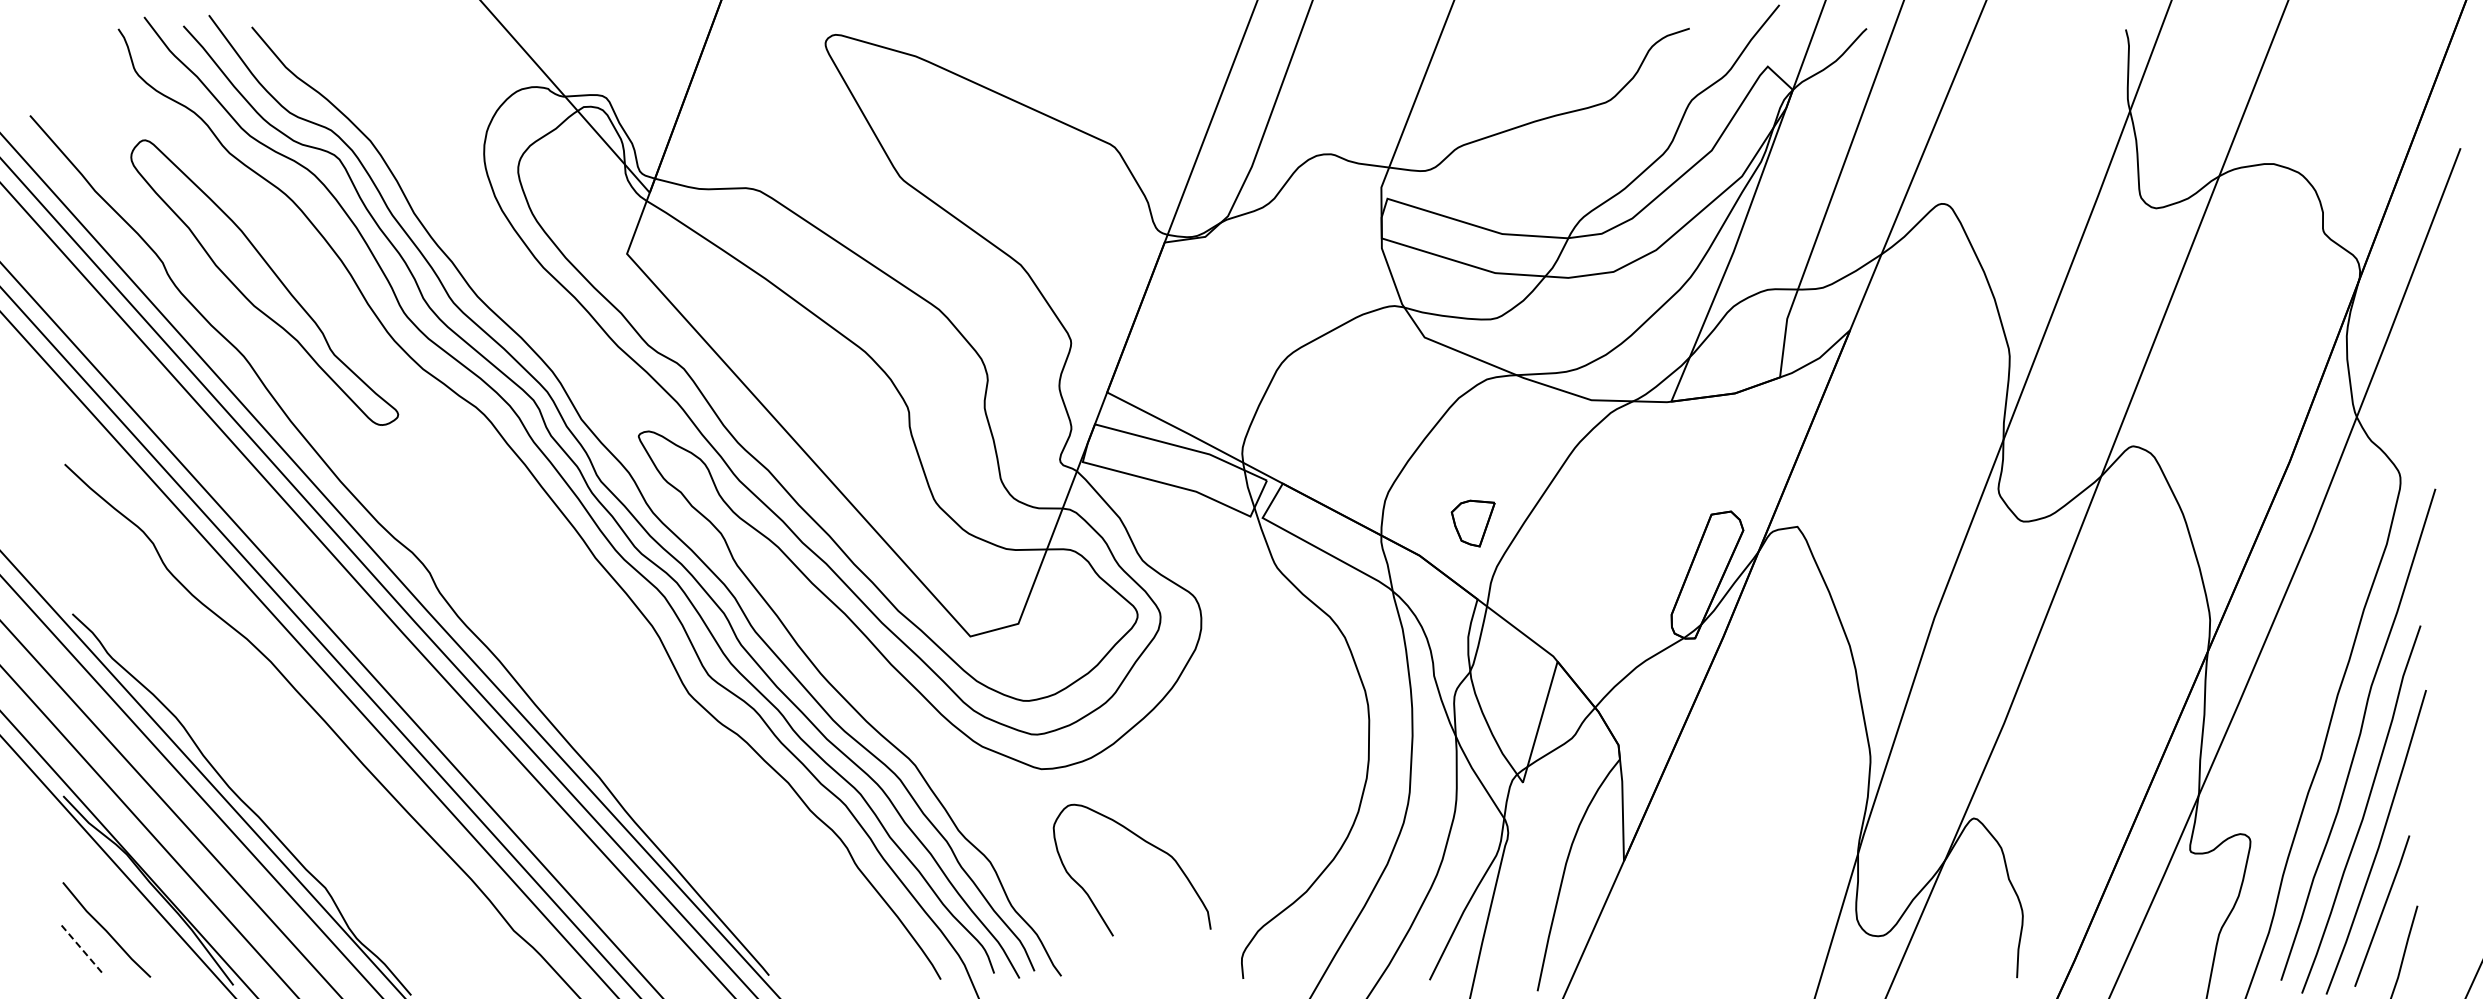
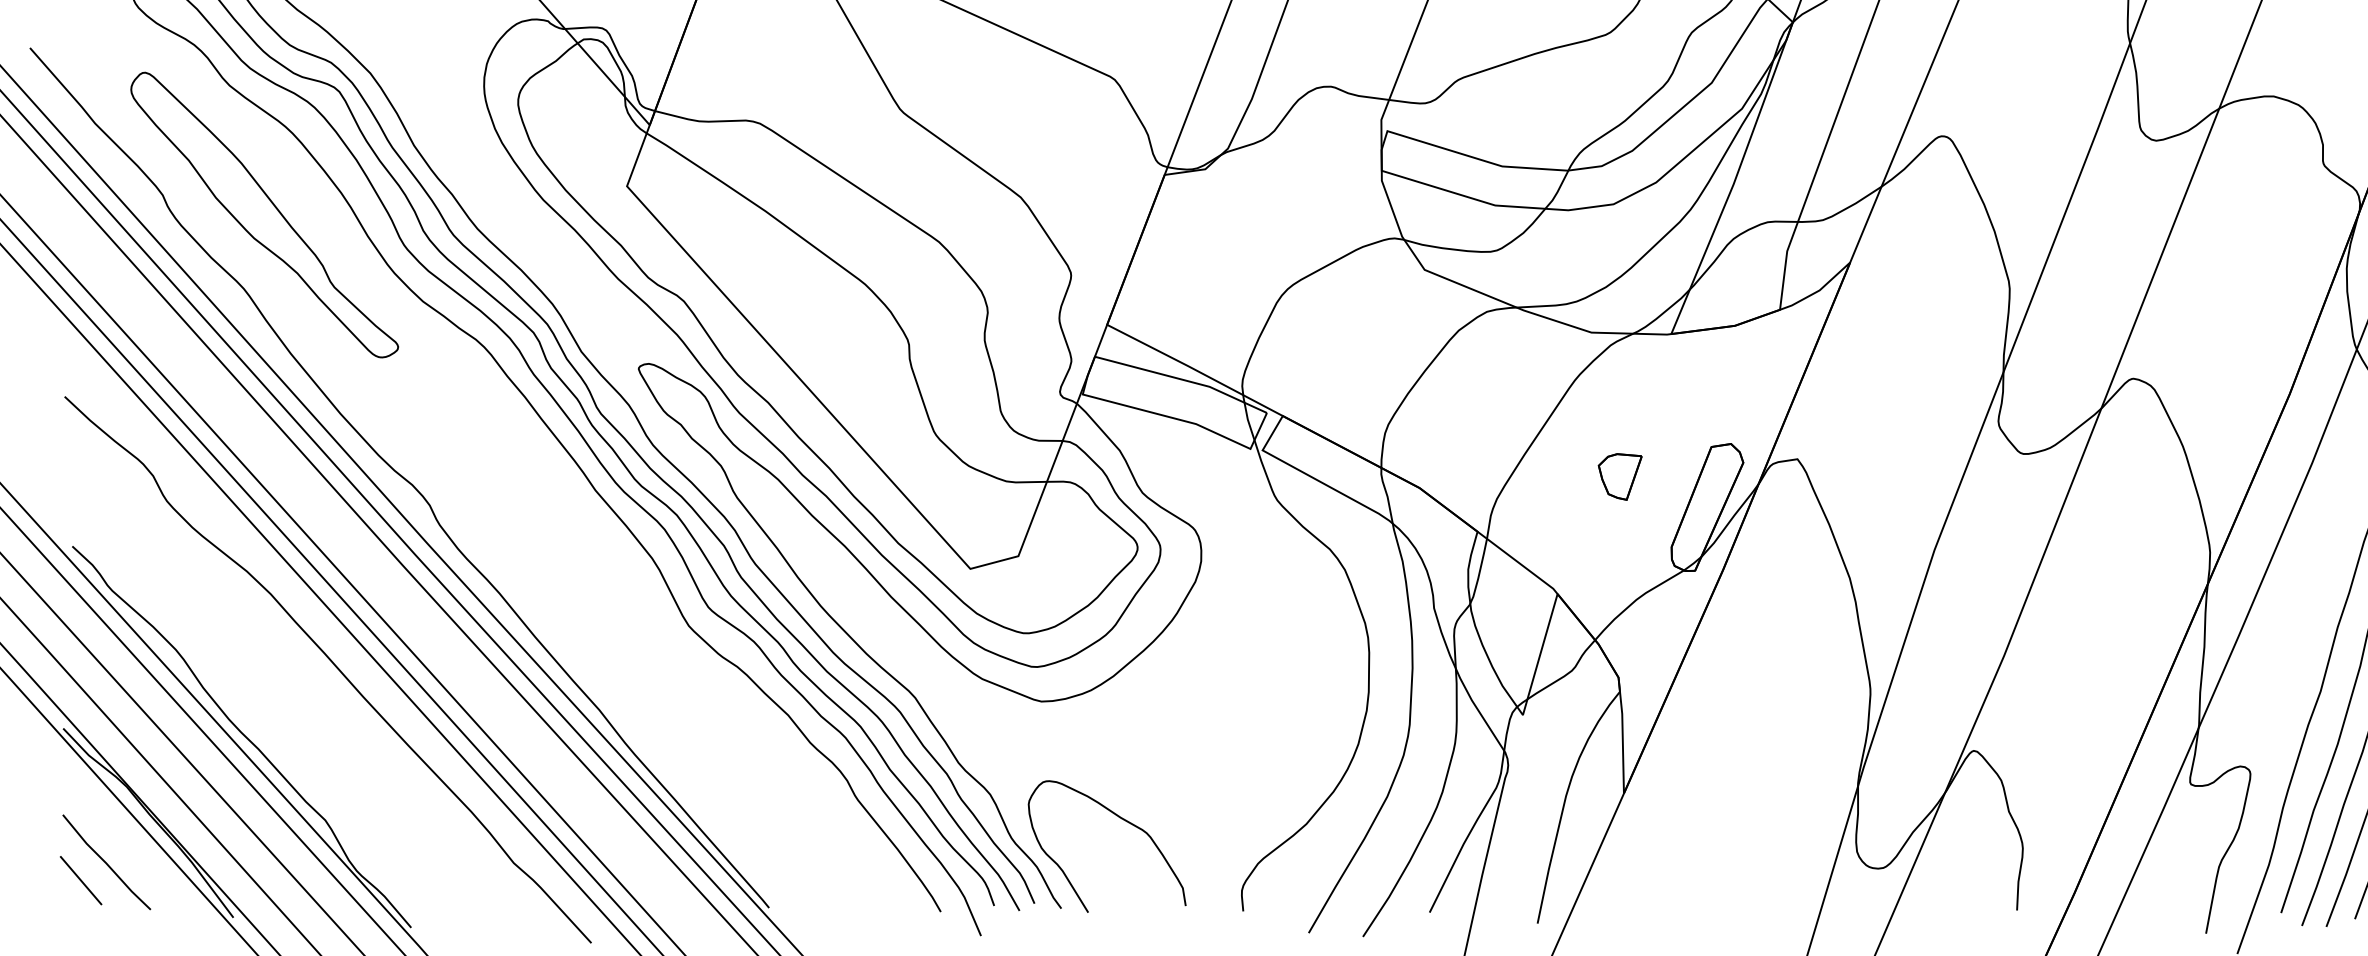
part: (1472, 523) -> (1619, 476), moved
curve: (1145, 842) -> (1120, 818), moved
line: (80, 947) -> (80, 879), dashed -> solid

